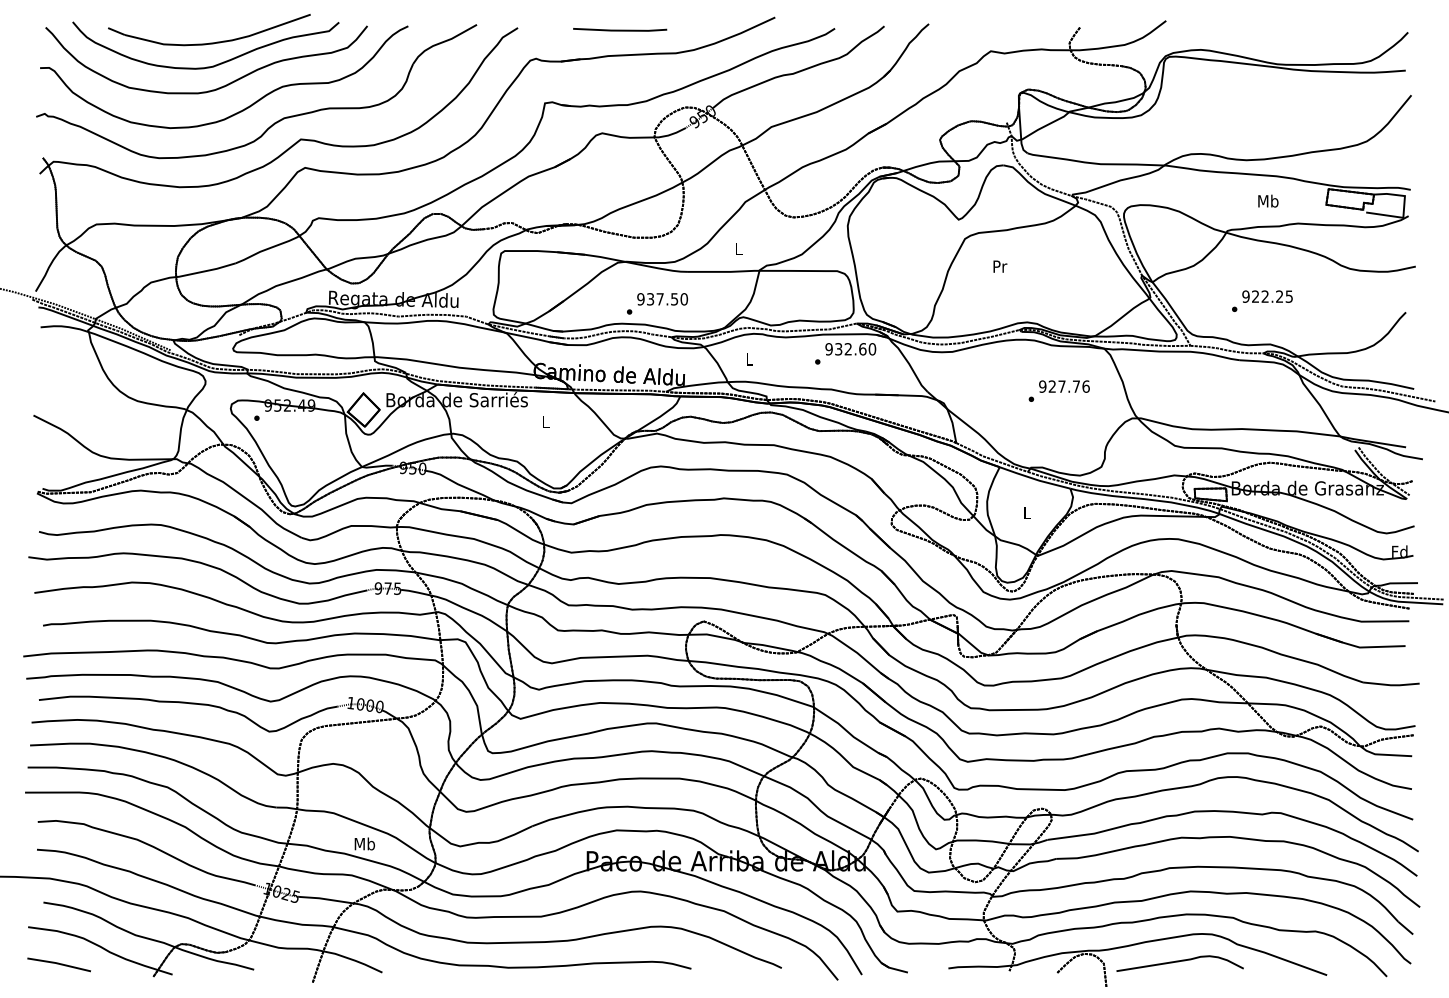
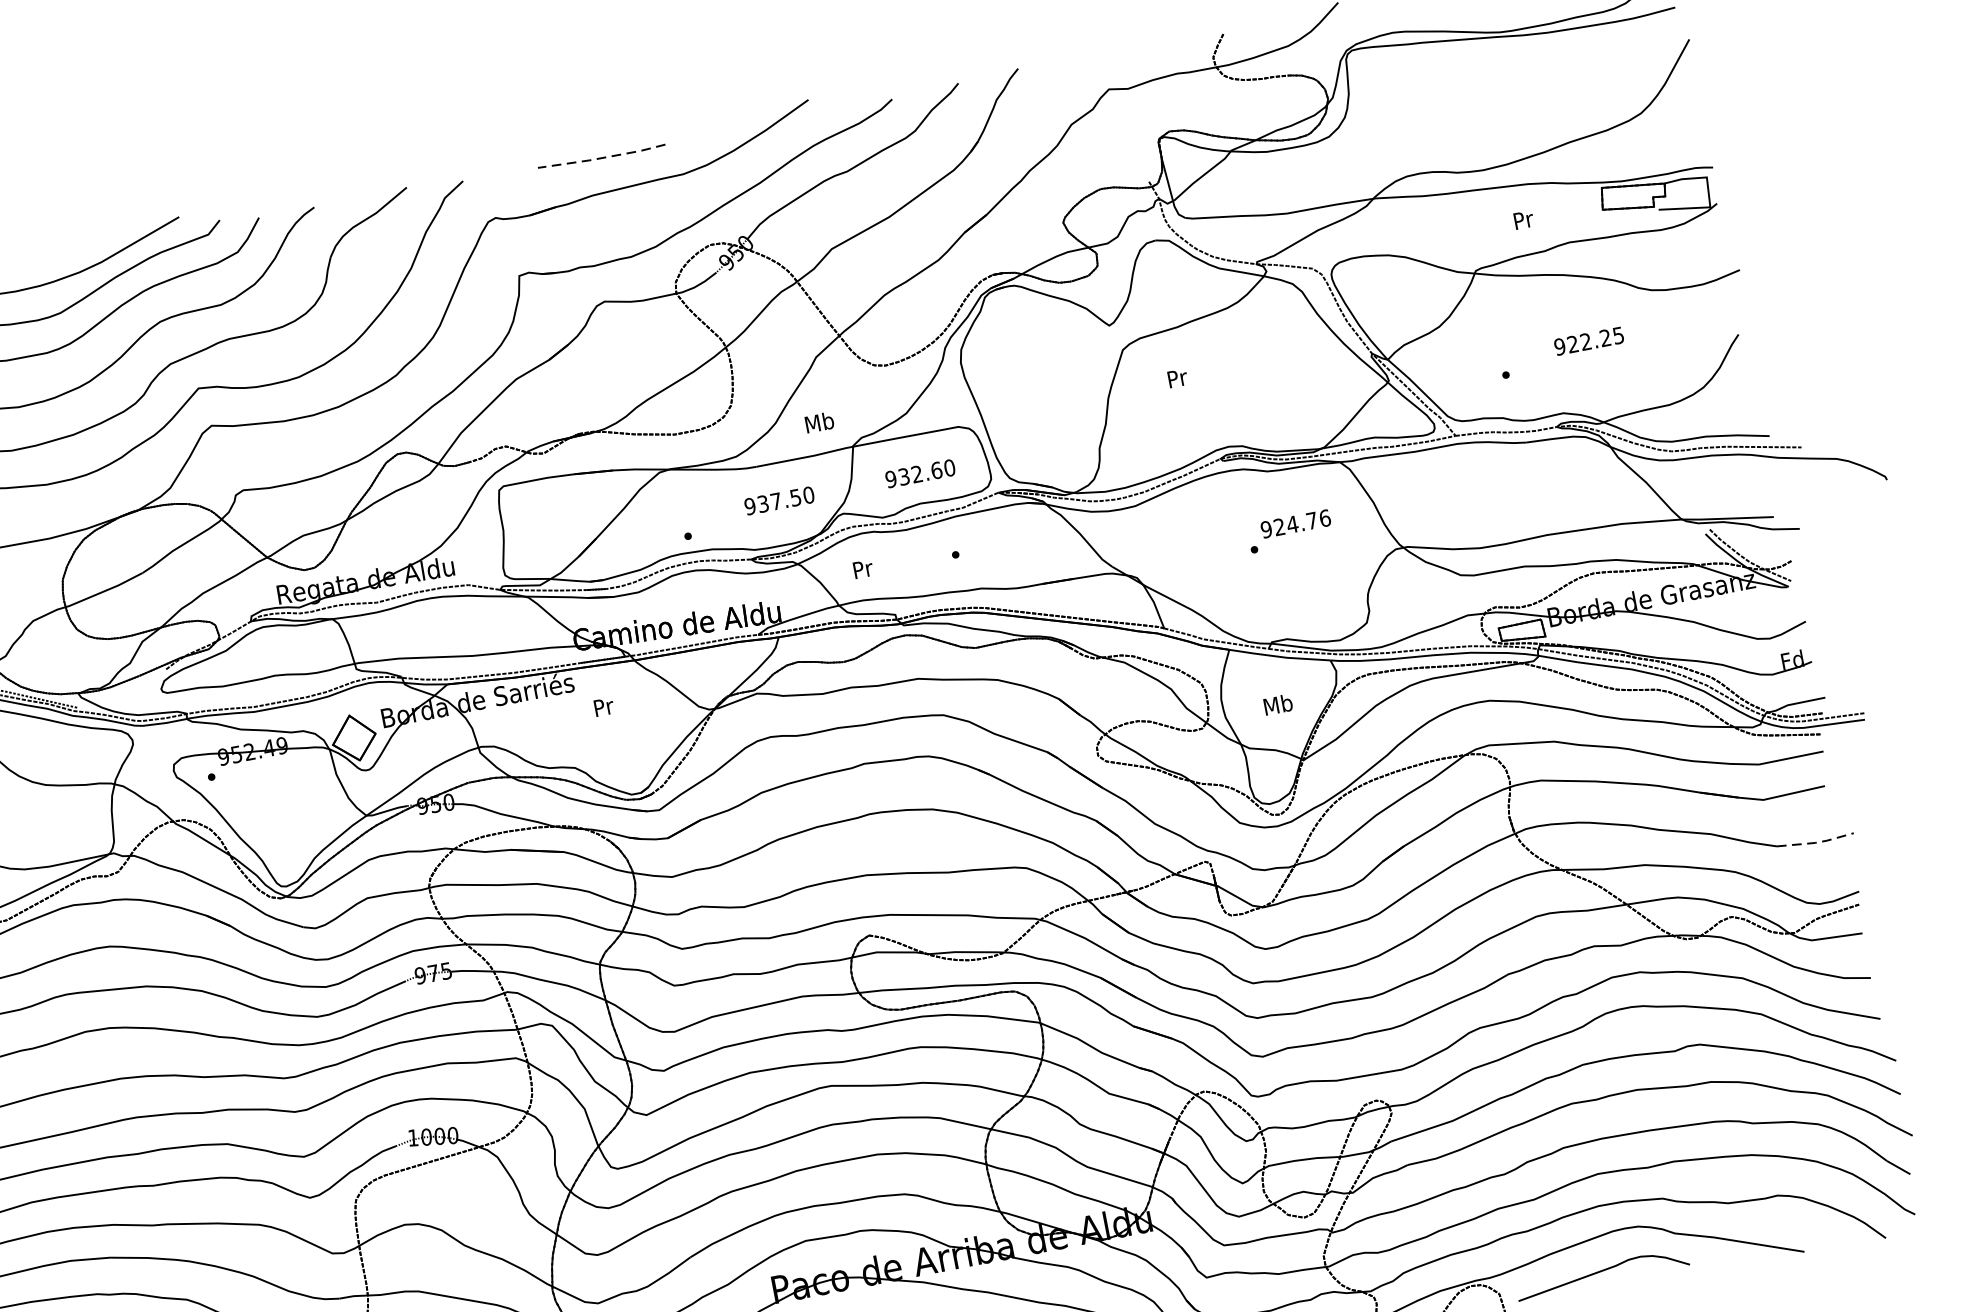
line: (620, 30) -> (602, 157), solid -> dashed
text: (1268, 200) -> (1523, 218), Mb -> Pr
text: (738, 248) -> (818, 421), L -> Mb
text: (1267, 296) -> (1589, 341), moved
text: (662, 299) -> (779, 501), moved
text: (850, 349) -> (920, 474), moved
text: (749, 359) -> (862, 569), L -> Pr
text: (1061, 386) -> (1291, 524), 927.76 -> 924.76
text: (546, 422) -> (604, 707), L -> Pr
text: (1027, 512) -> (1278, 703), L -> Mb
line: (1391, 685) -> (1816, 843), solid -> dashed

